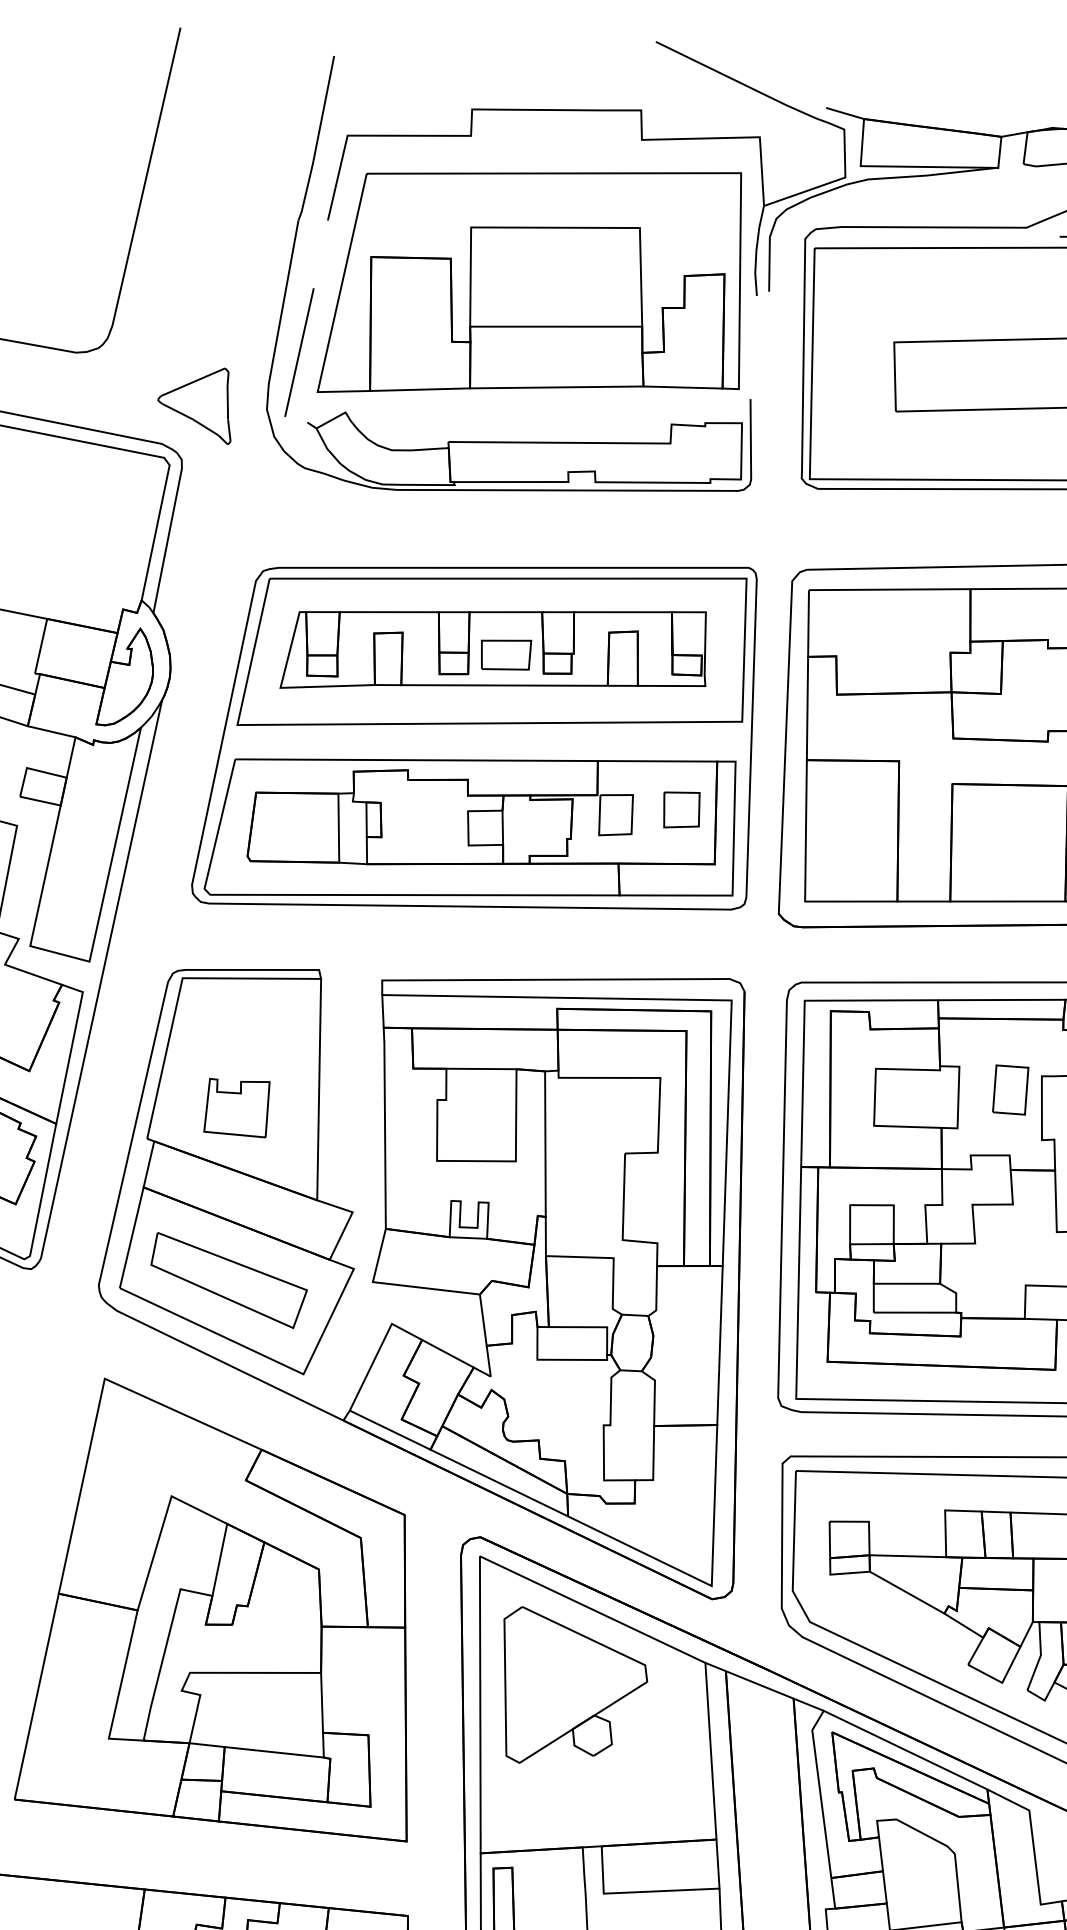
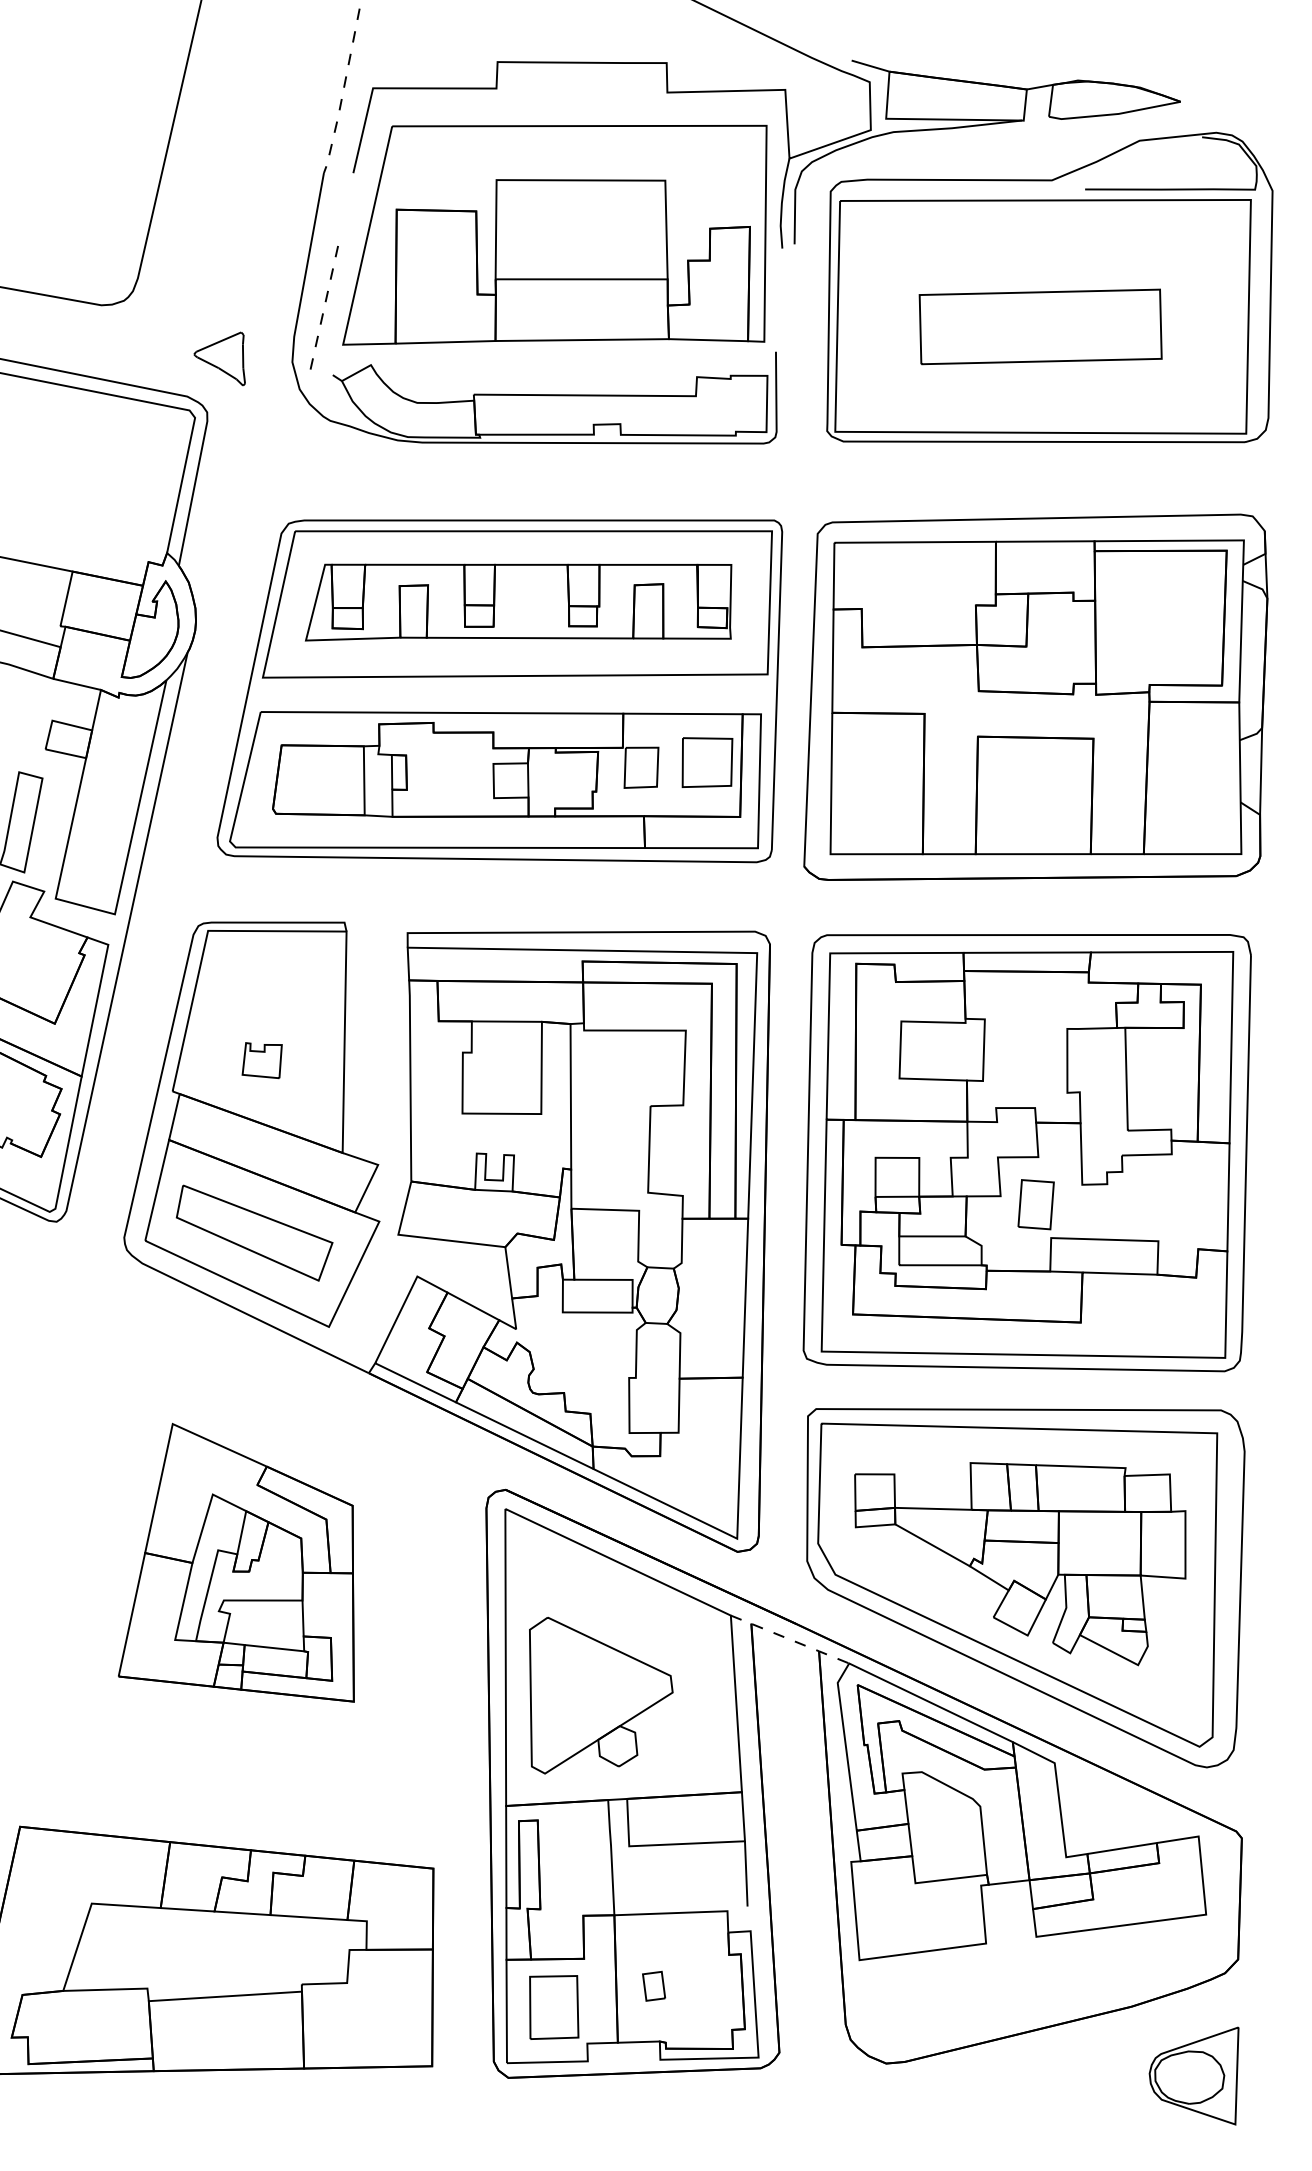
line: (318, 139) -> (343, 92), solid -> dashed
line: (299, 352) -> (324, 305), solid -> dashed
part: (194, 405) -> (219, 358), size x0.7
part: (506, 654) -> (531, 607), removed
part: (681, 809) -> (706, 762), size x1.4
part: (1010, 1089) -> (1035, 1204), moved
part: (236, 1107) -> (261, 1060), size x0.6
part: (211, 1609) -> (236, 1562), size x0.6
part: (576, 1684) -> (601, 1695), moved
line: (765, 1686) -> (790, 1639), solid -> dashed

